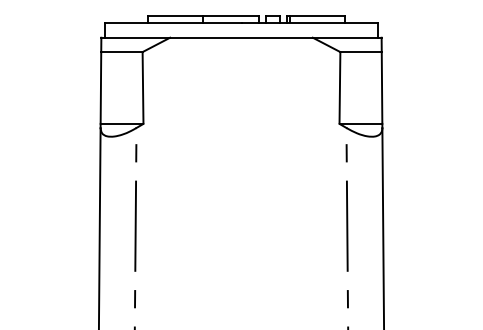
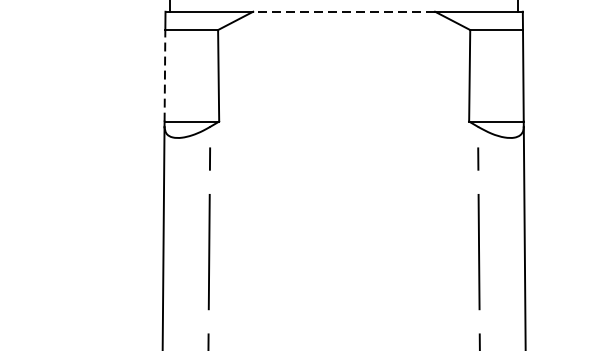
line: (241, 37) -> (344, 11), solid -> dashed
line: (100, 88) -> (164, 76), solid -> dashed

